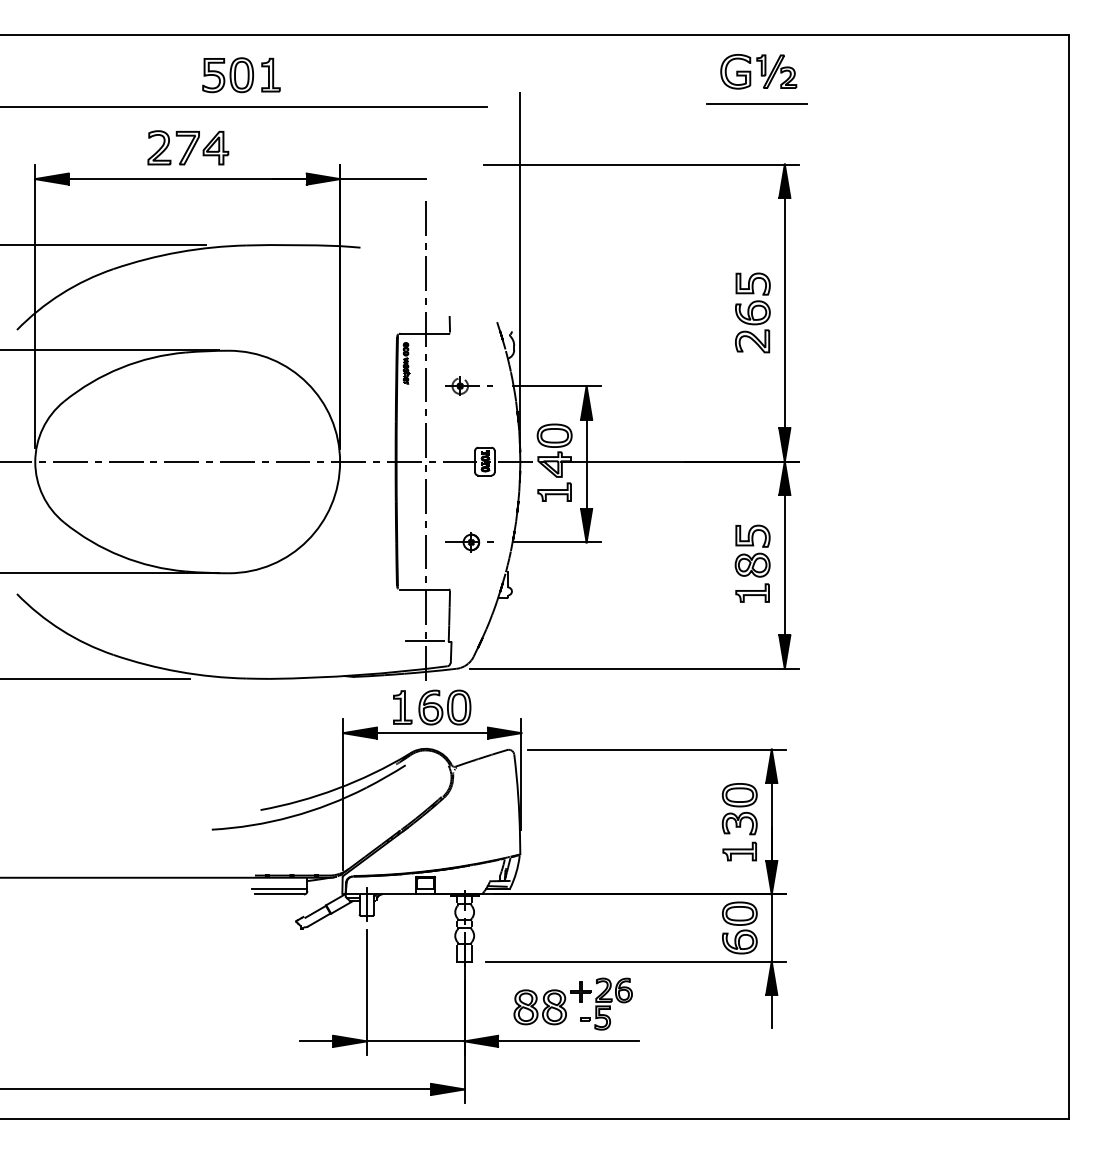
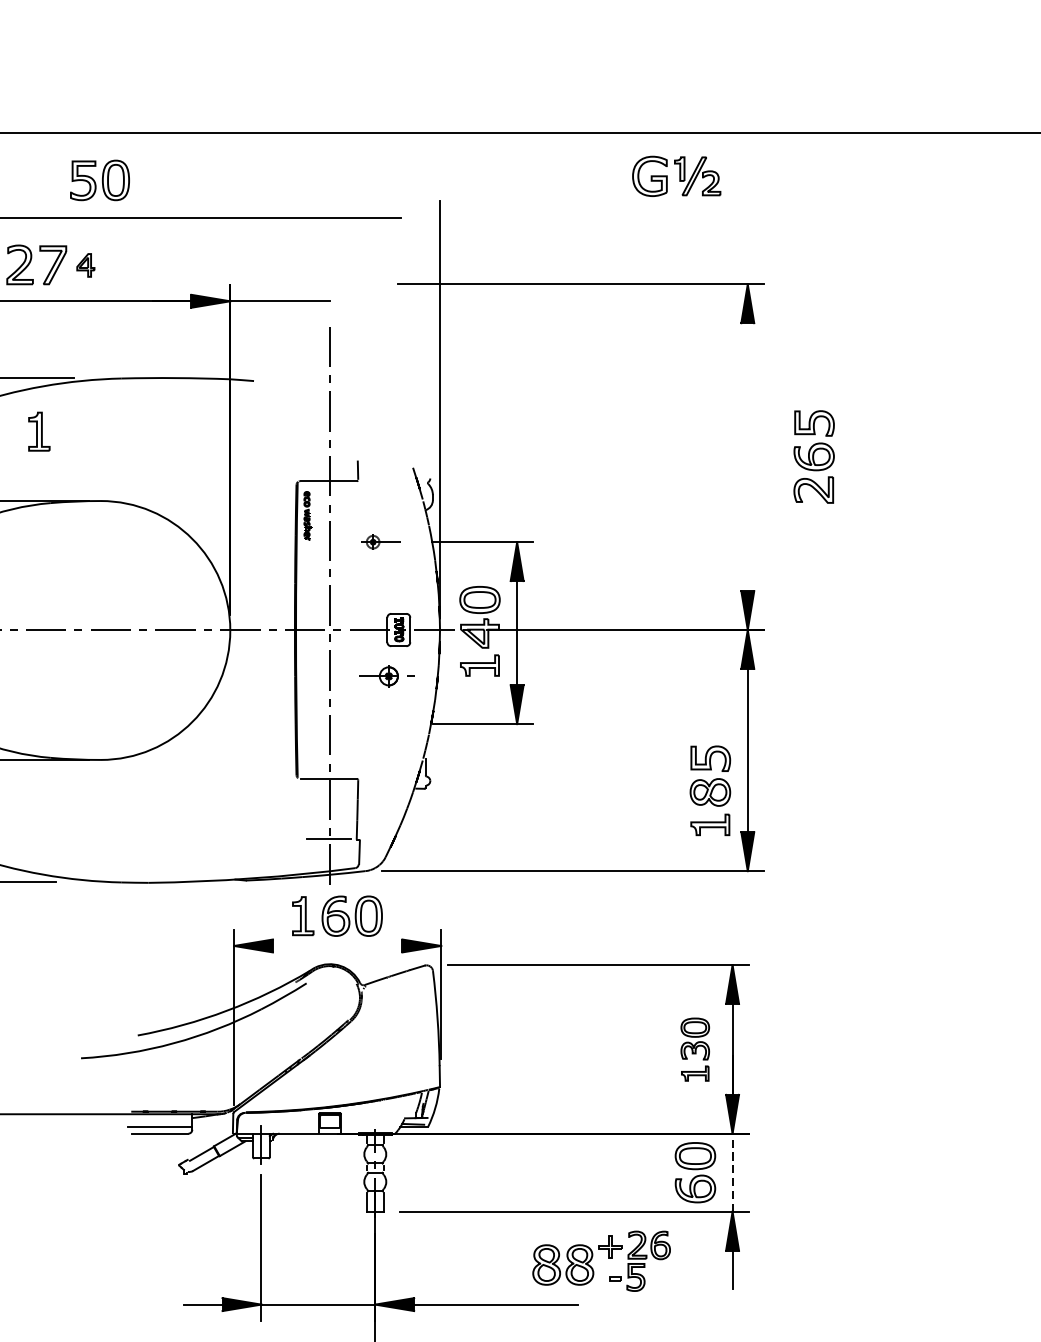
part: (758, 71) -> (676, 176), moved
part: (270, 74) -> (38, 430), moved
line: (756, 103) -> (714, 213), removed
part: (215, 148) -> (85, 265), size x0.6
part: (752, 312) -> (813, 456), moved
line: (784, 312) -> (747, 456), removed
part: (468, 385) -> (379, 541), size x0.7
part: (469, 542) -> (386, 676), moved
part: (752, 563) -> (710, 790), moved
line: (431, 733) -> (336, 946), removed
part: (739, 822) -> (695, 1049), size x0.7
line: (771, 928) -> (732, 1173), solid -> dashed
part: (565, 1002) -> (592, 1259), moved

